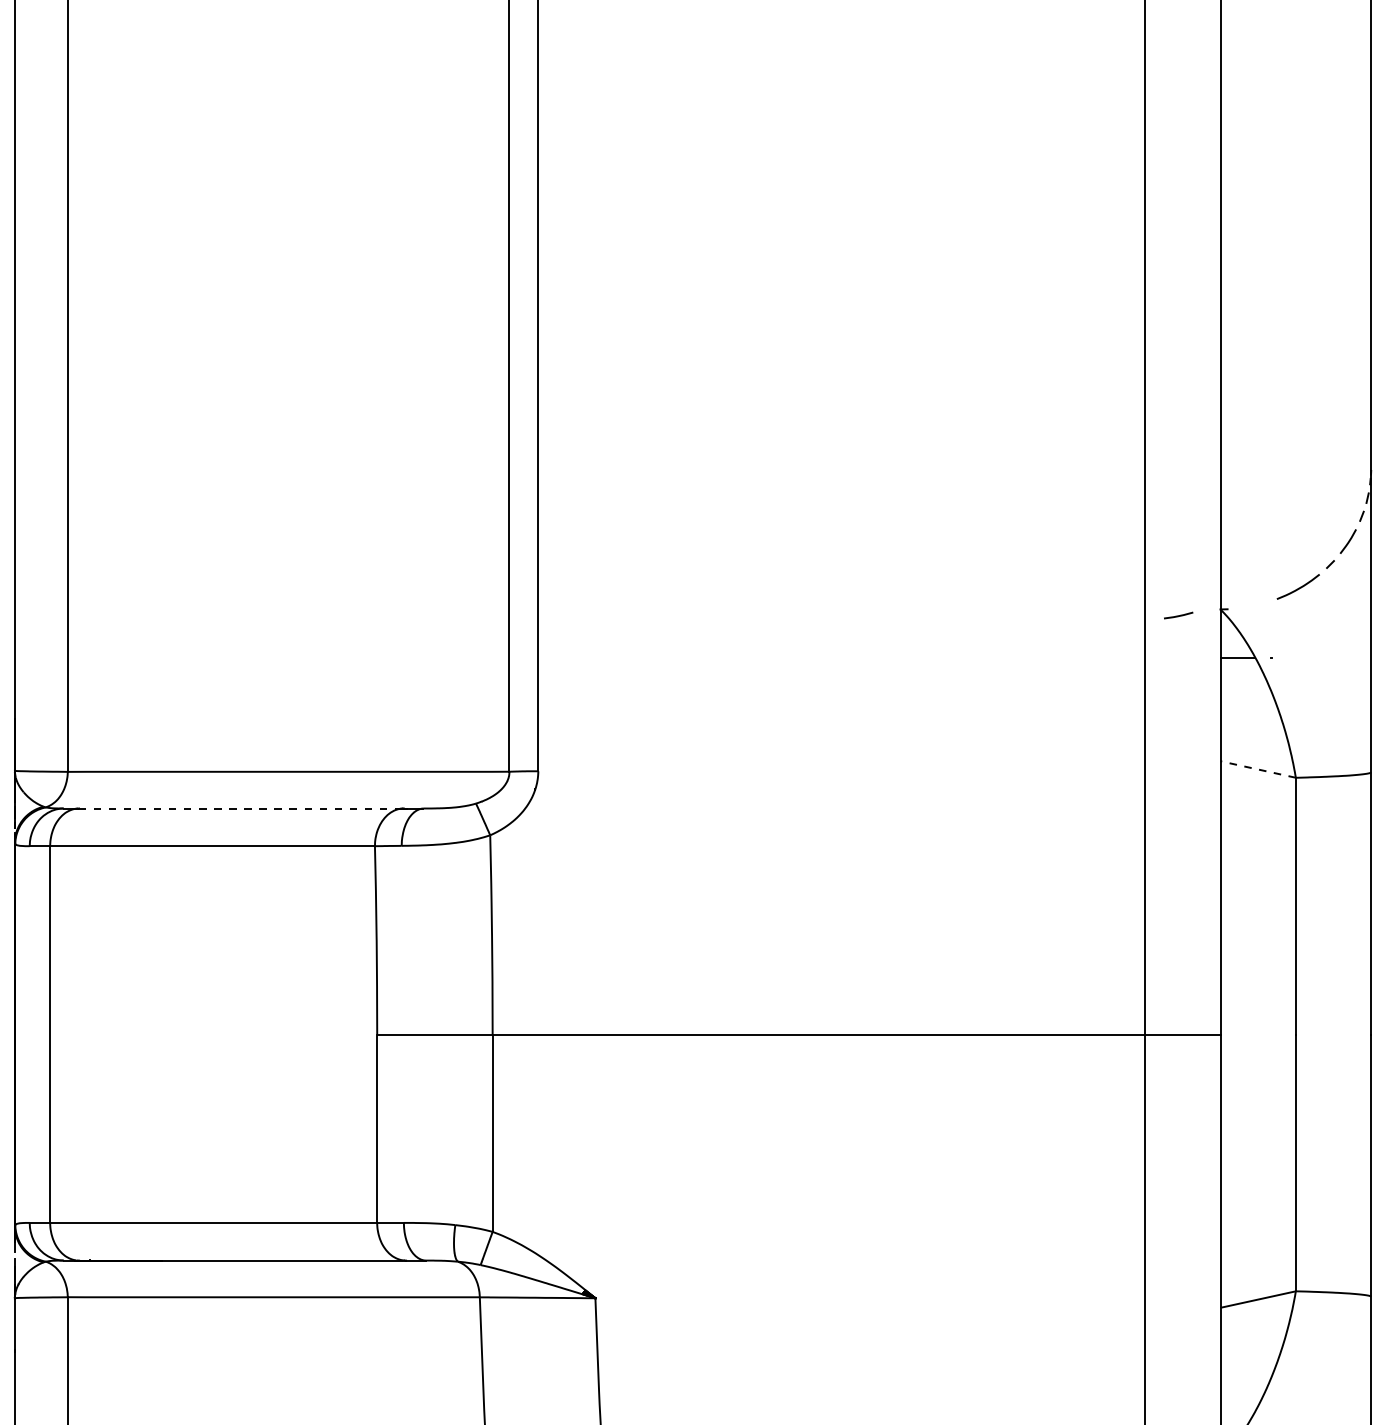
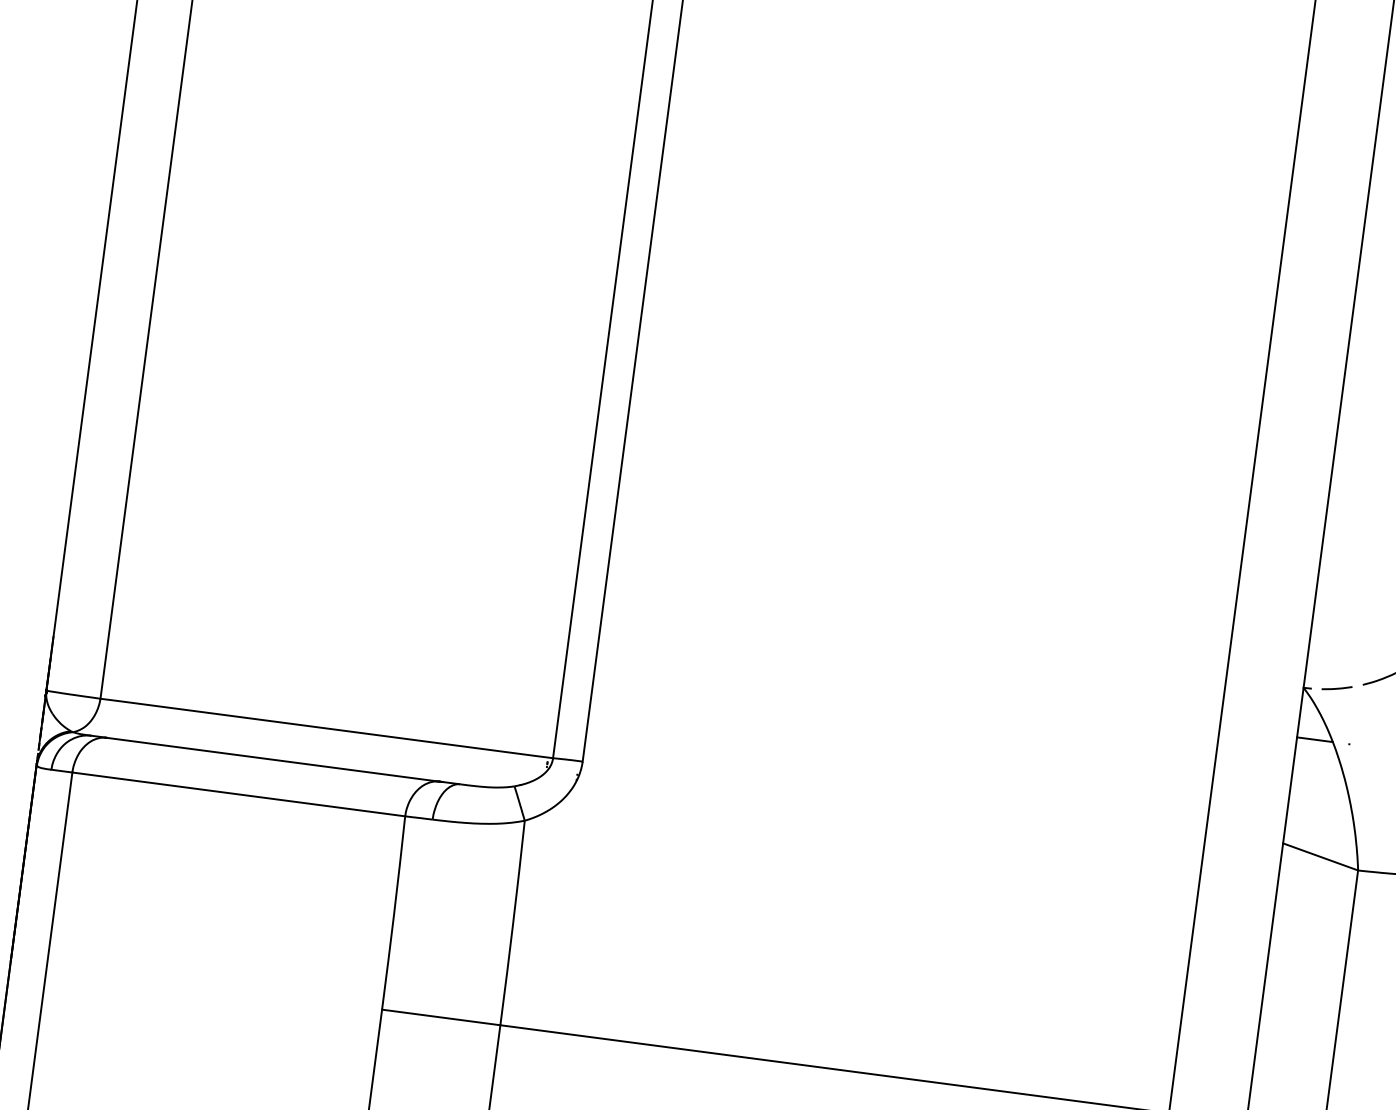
line: (1178, 615) -> (1336, 688), moved
line: (1258, 769) -> (1320, 856), dashed -> solid
line: (239, 808) -> (271, 759), dashed -> solid

